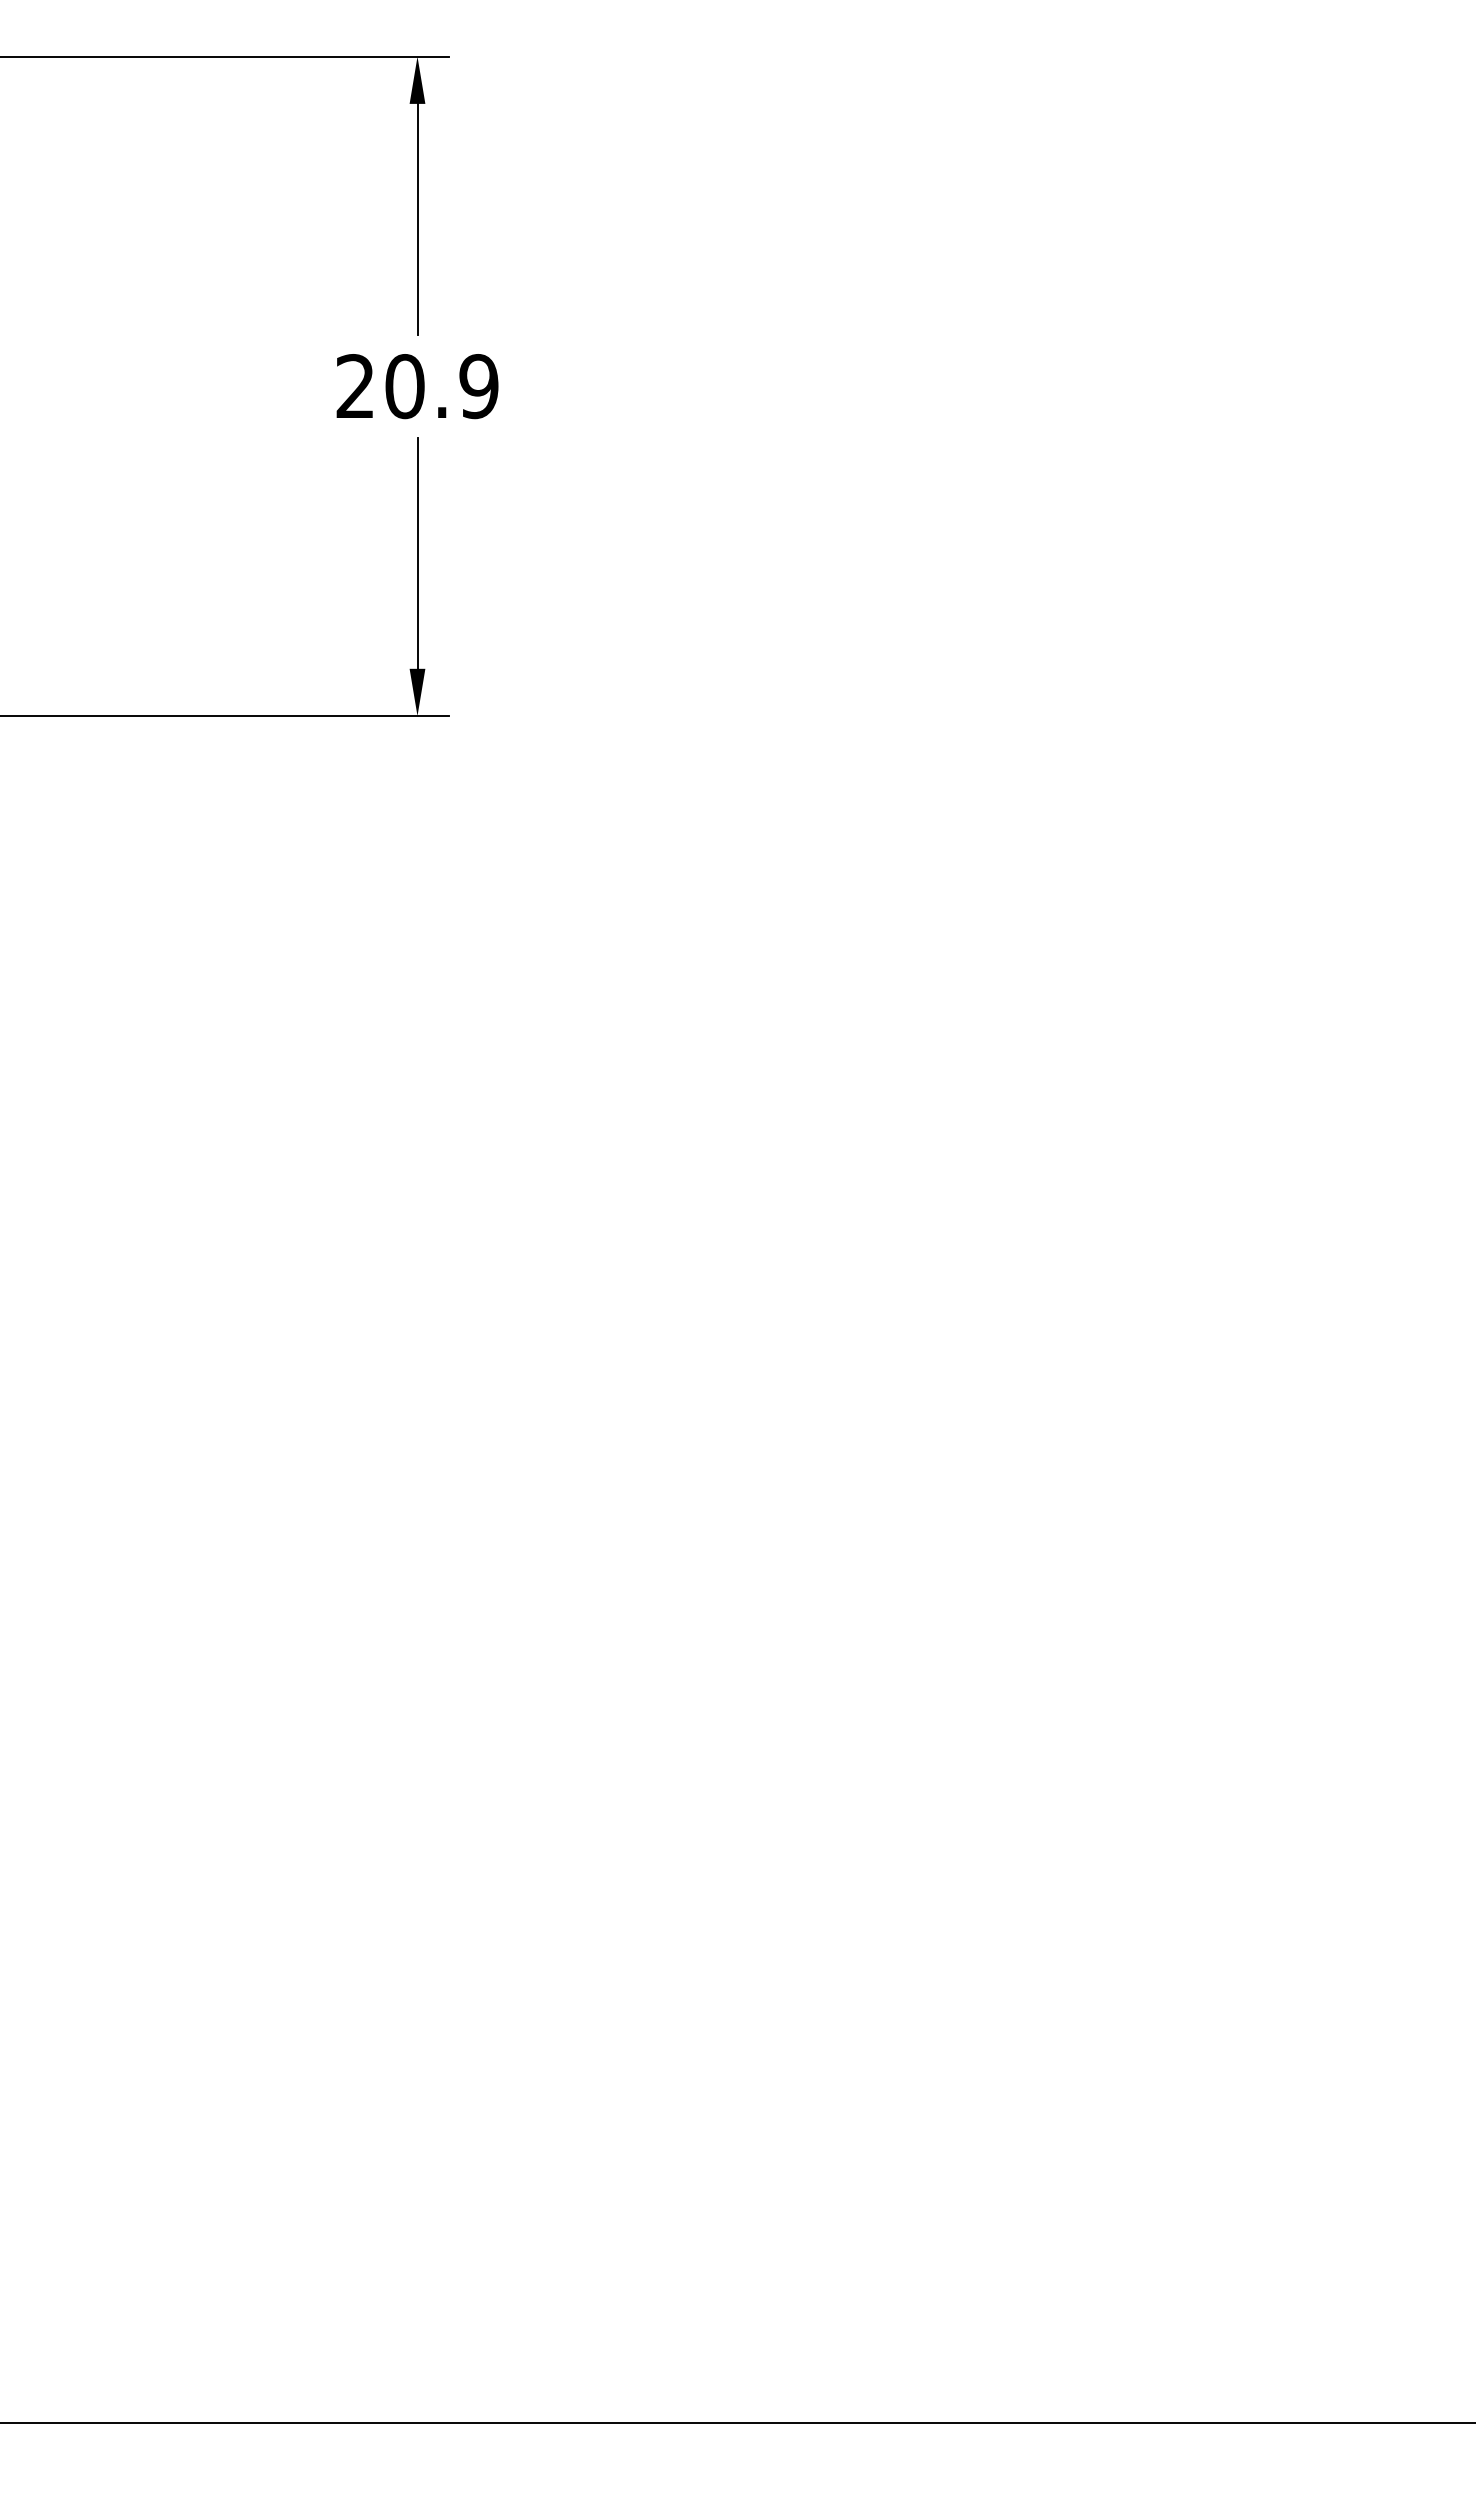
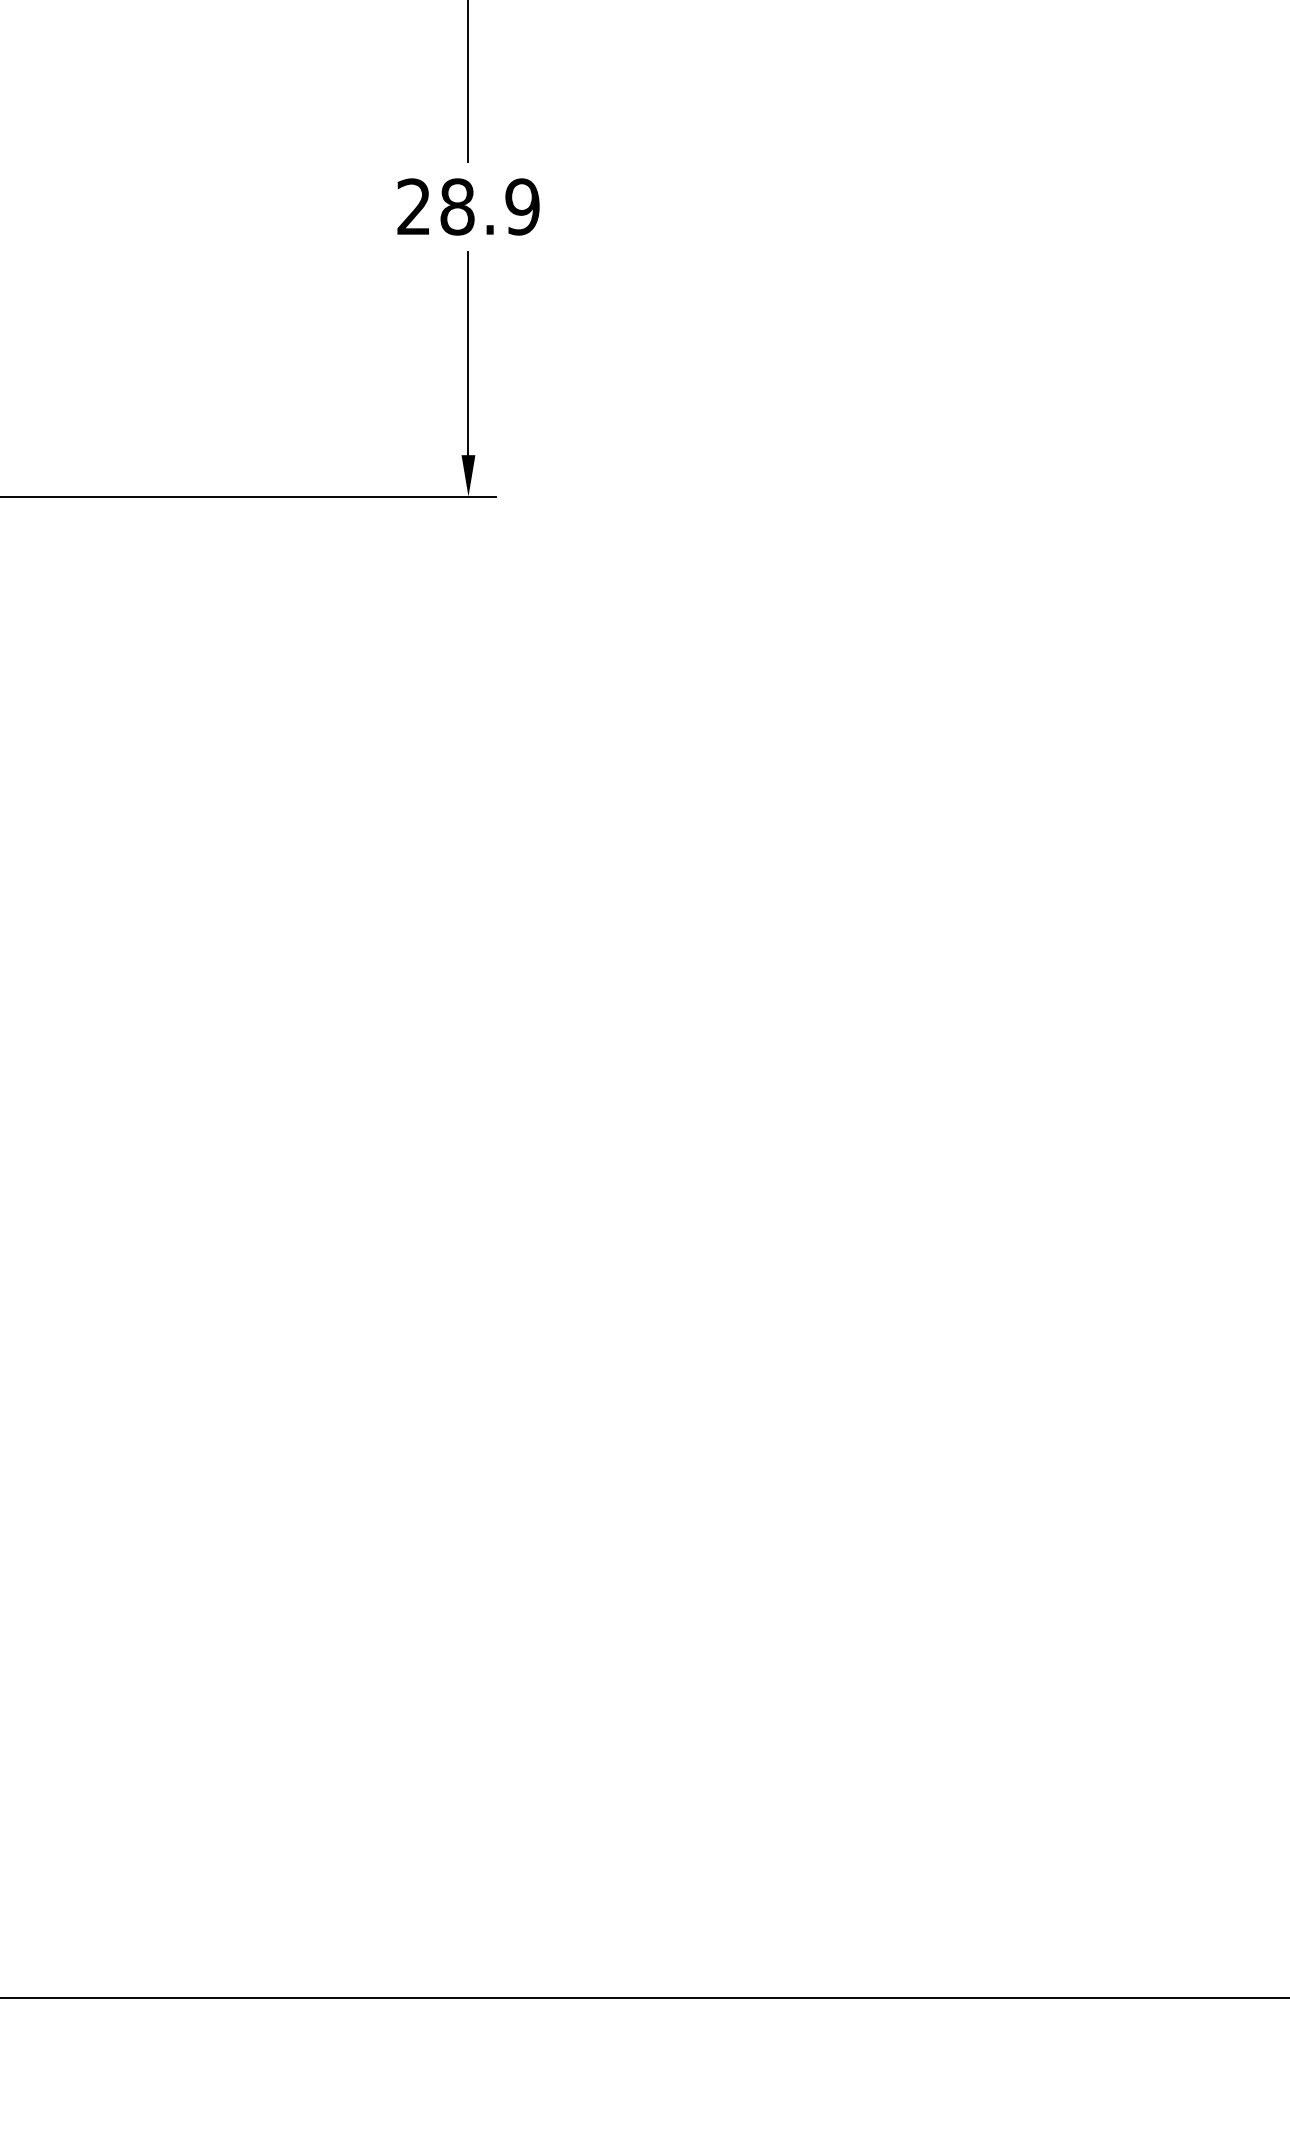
text: (404, 386) -> (457, 206), 20.9 -> 28.9

